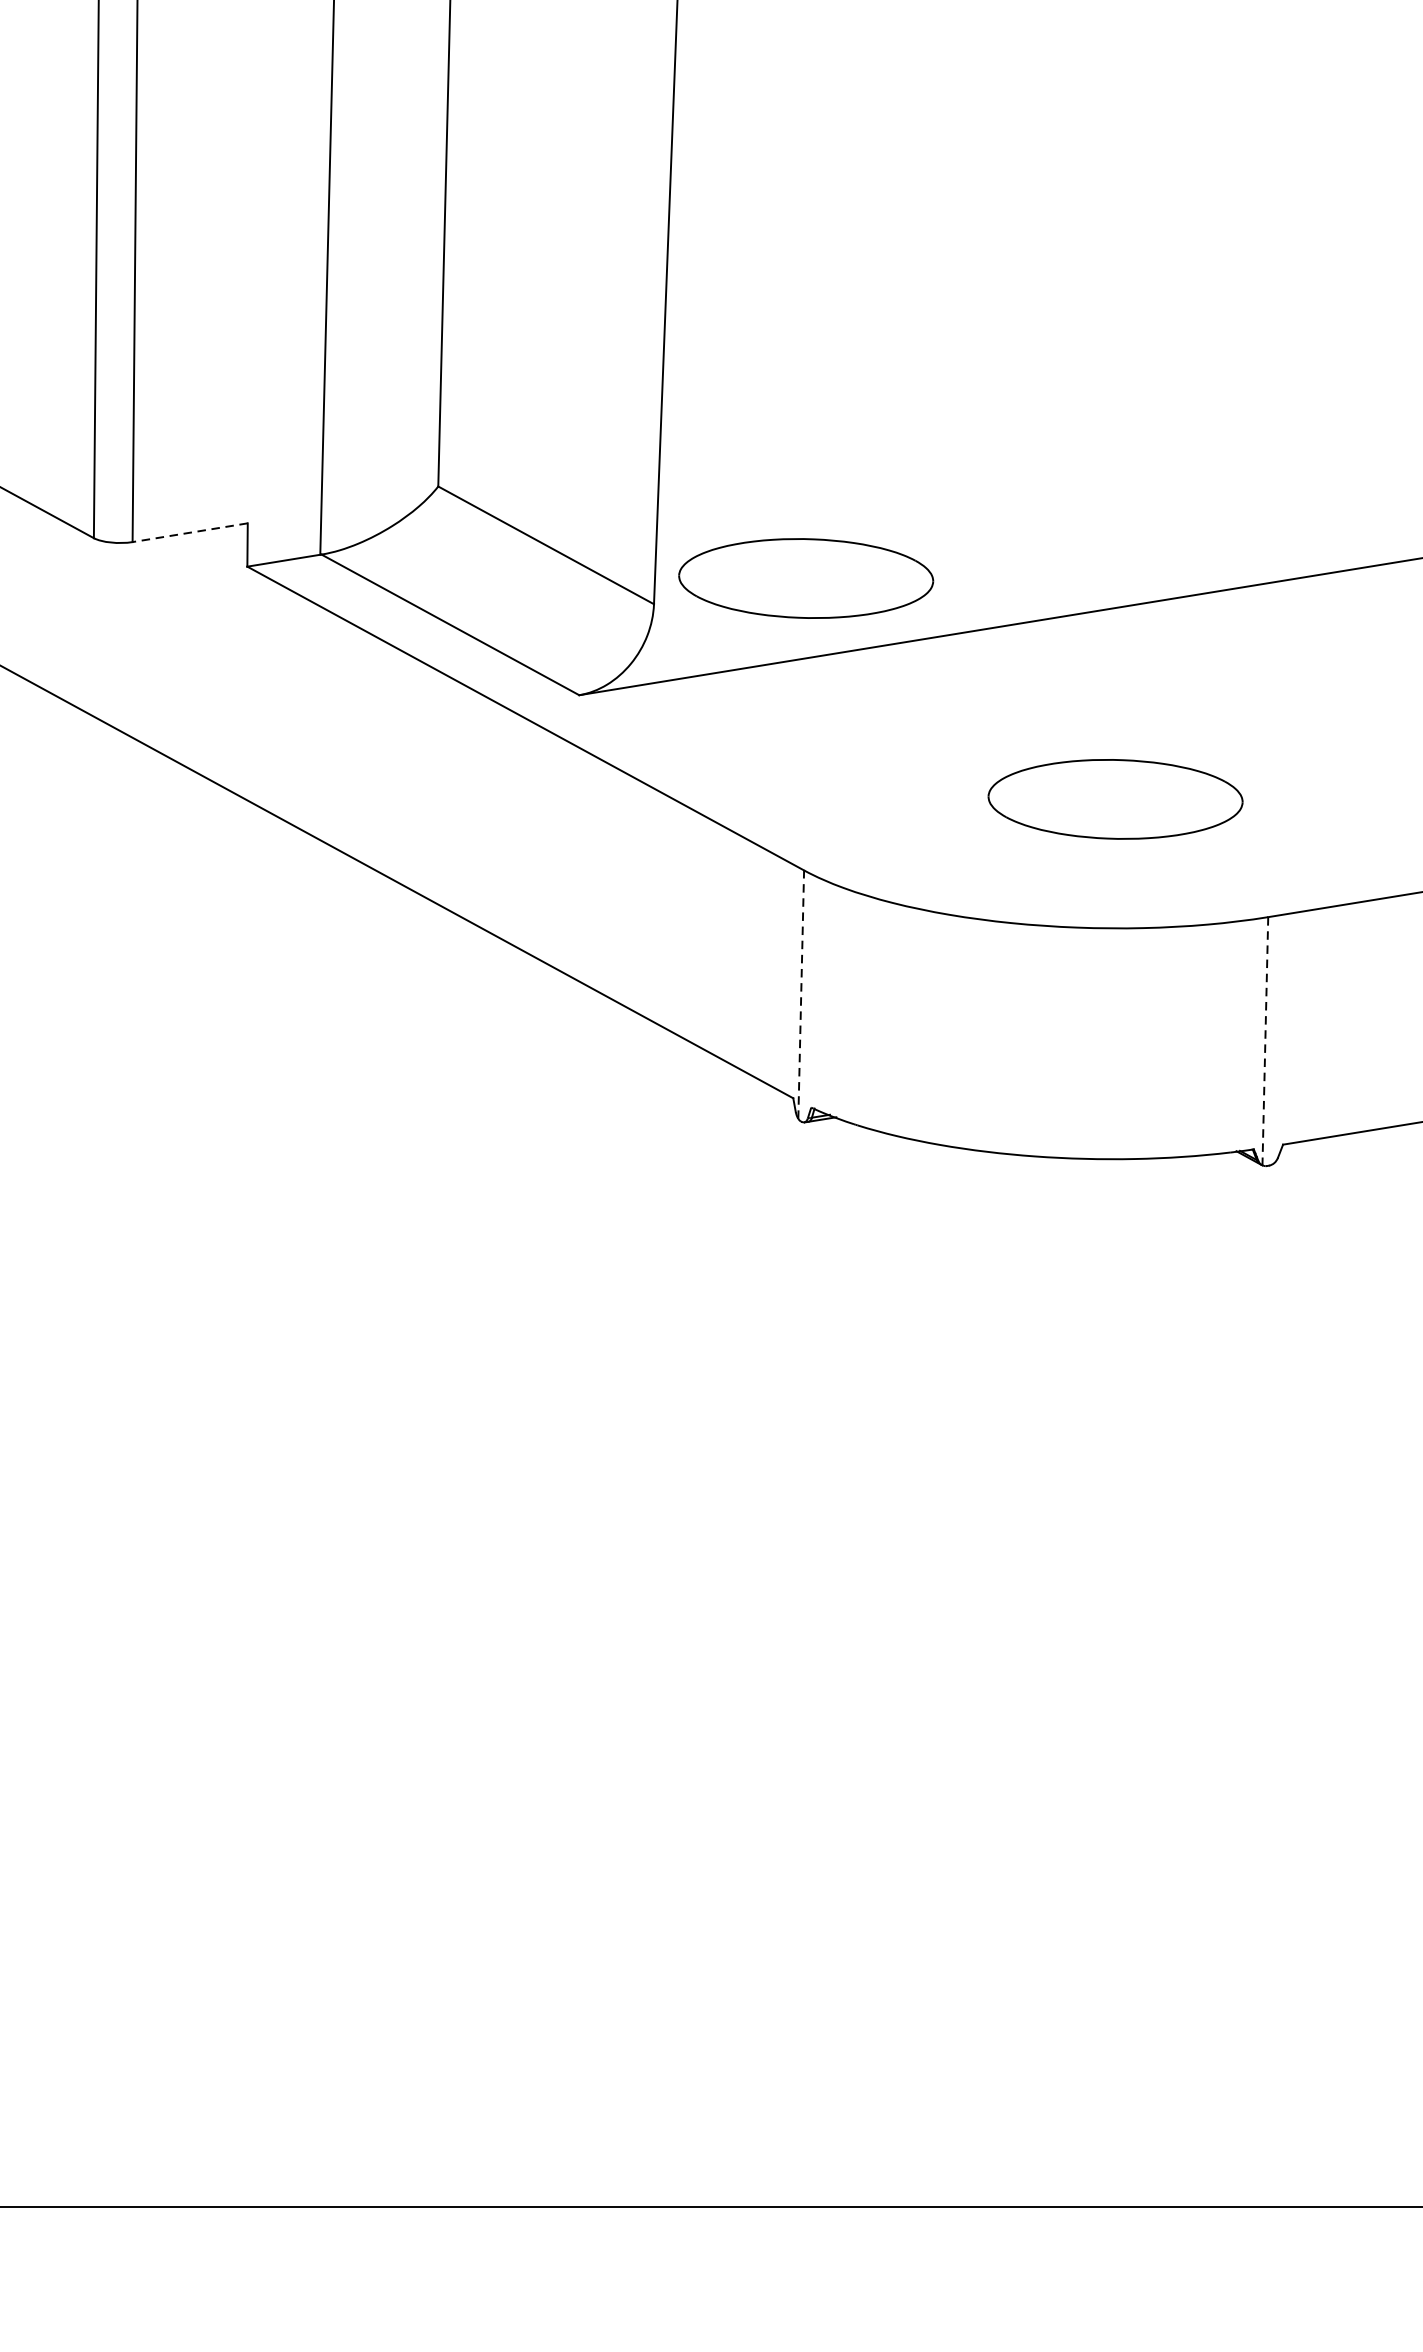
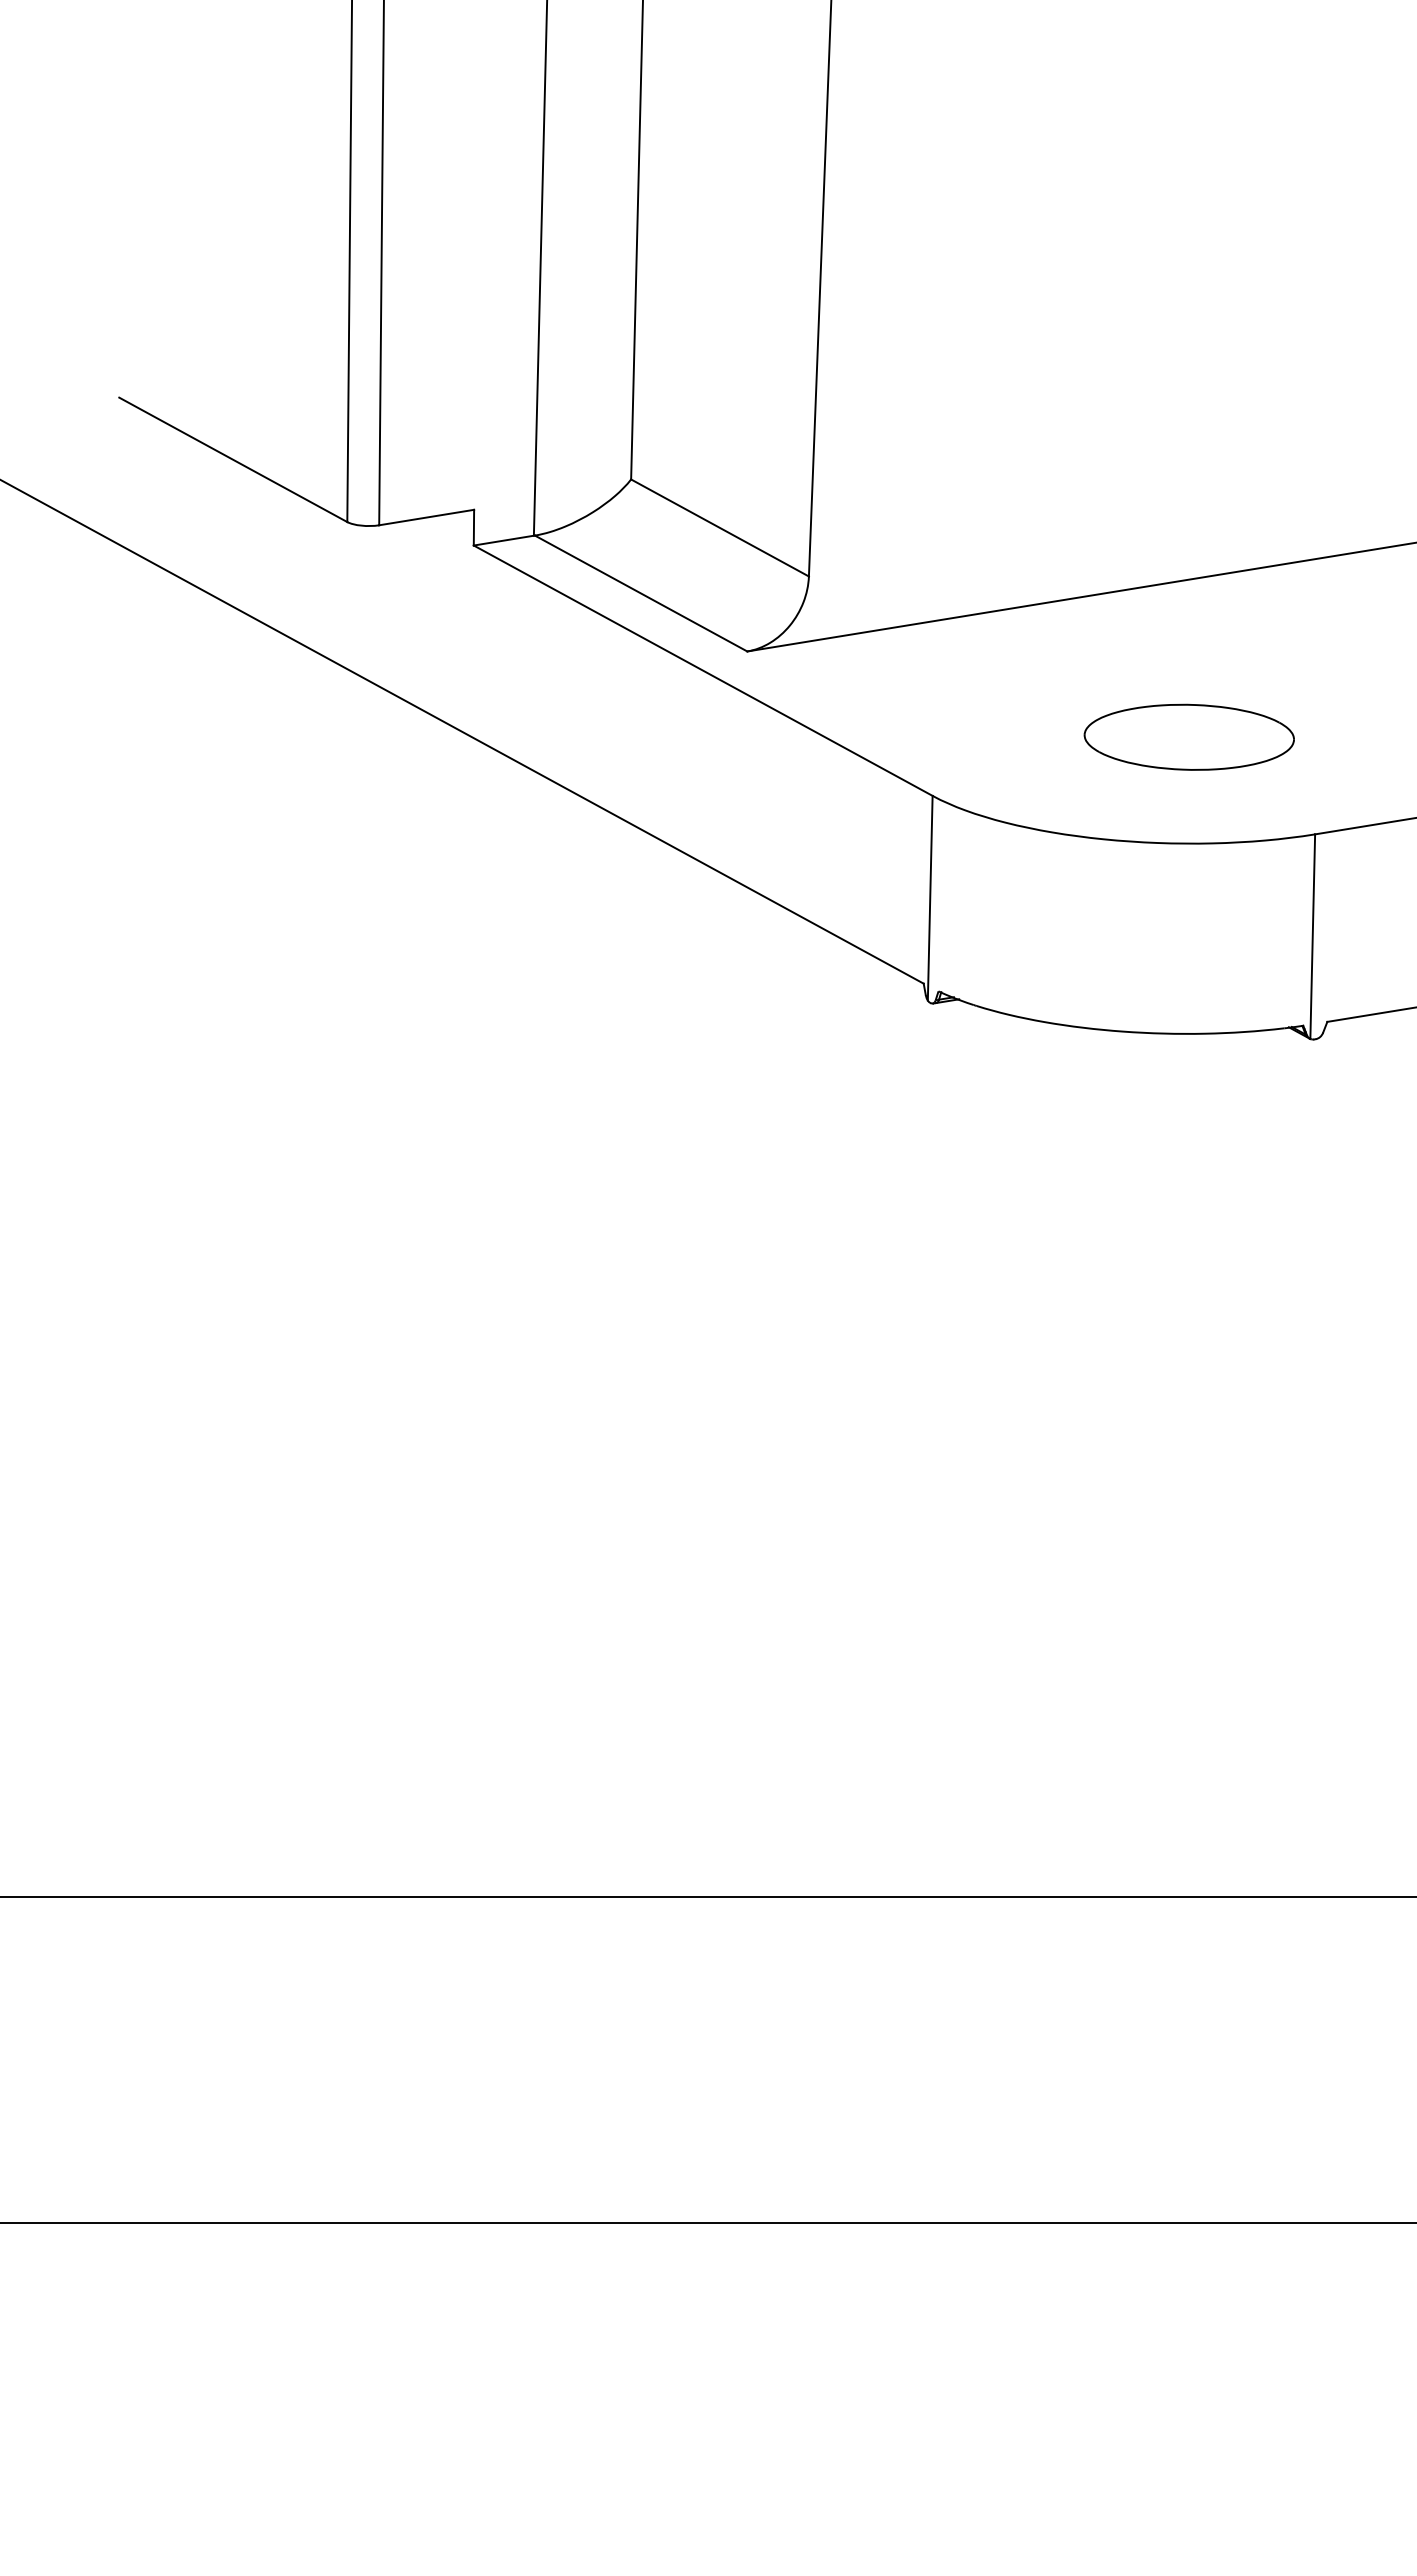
line: (189, 532) -> (426, 517), dashed -> solid
part: (805, 577) -> (933, 554), removed
line: (801, 993) -> (930, 897), dashed -> solid
line: (1265, 1042) -> (1312, 937), dashed -> solid

